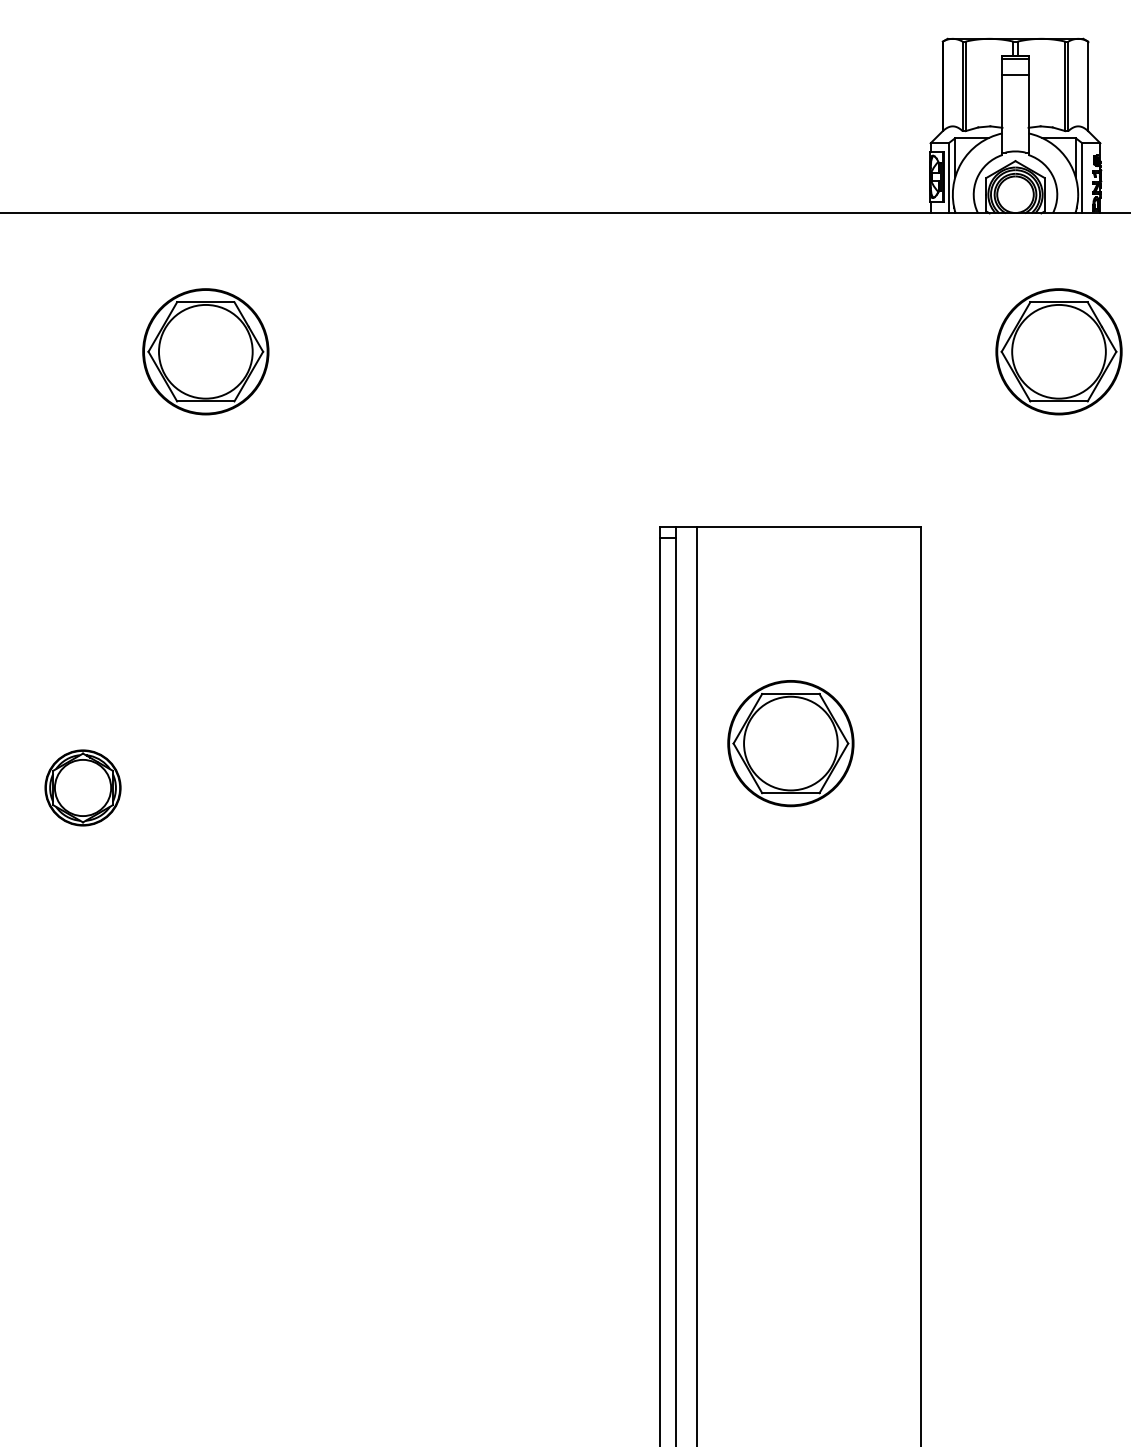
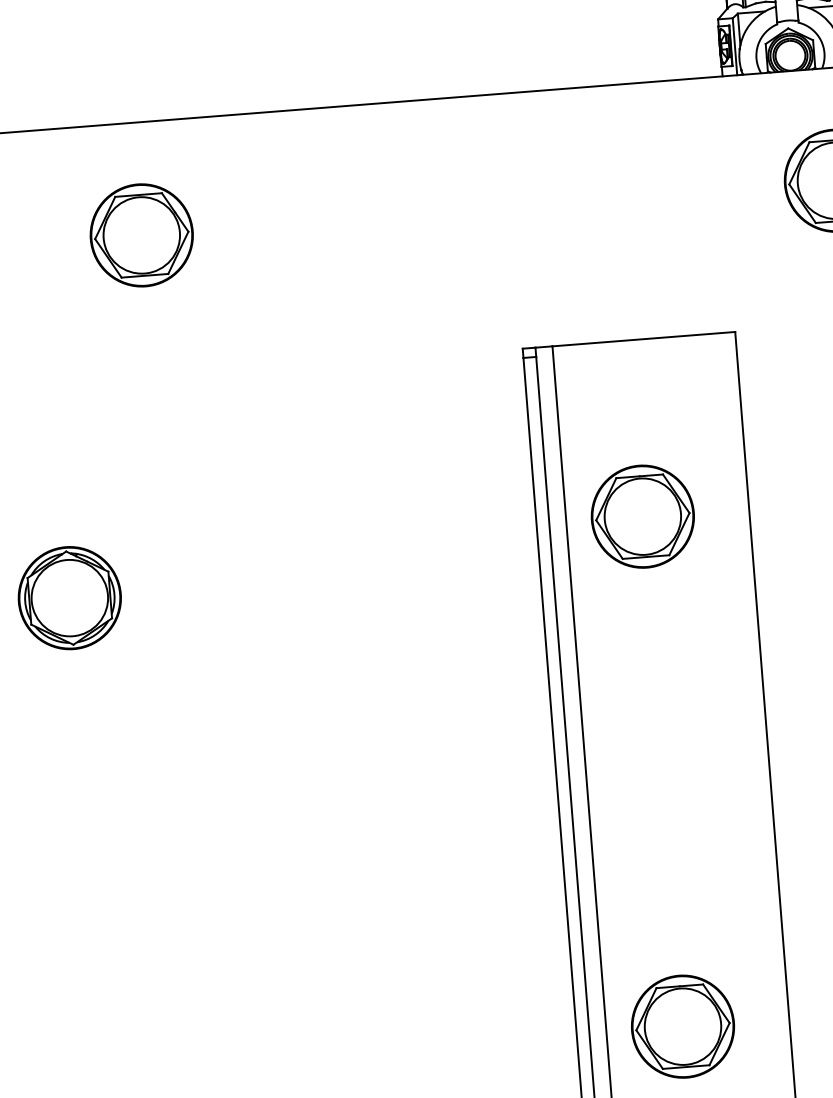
part: (82, 787) -> (69, 597), size x1.67
part: (790, 1369) -> (682, 1025), added

